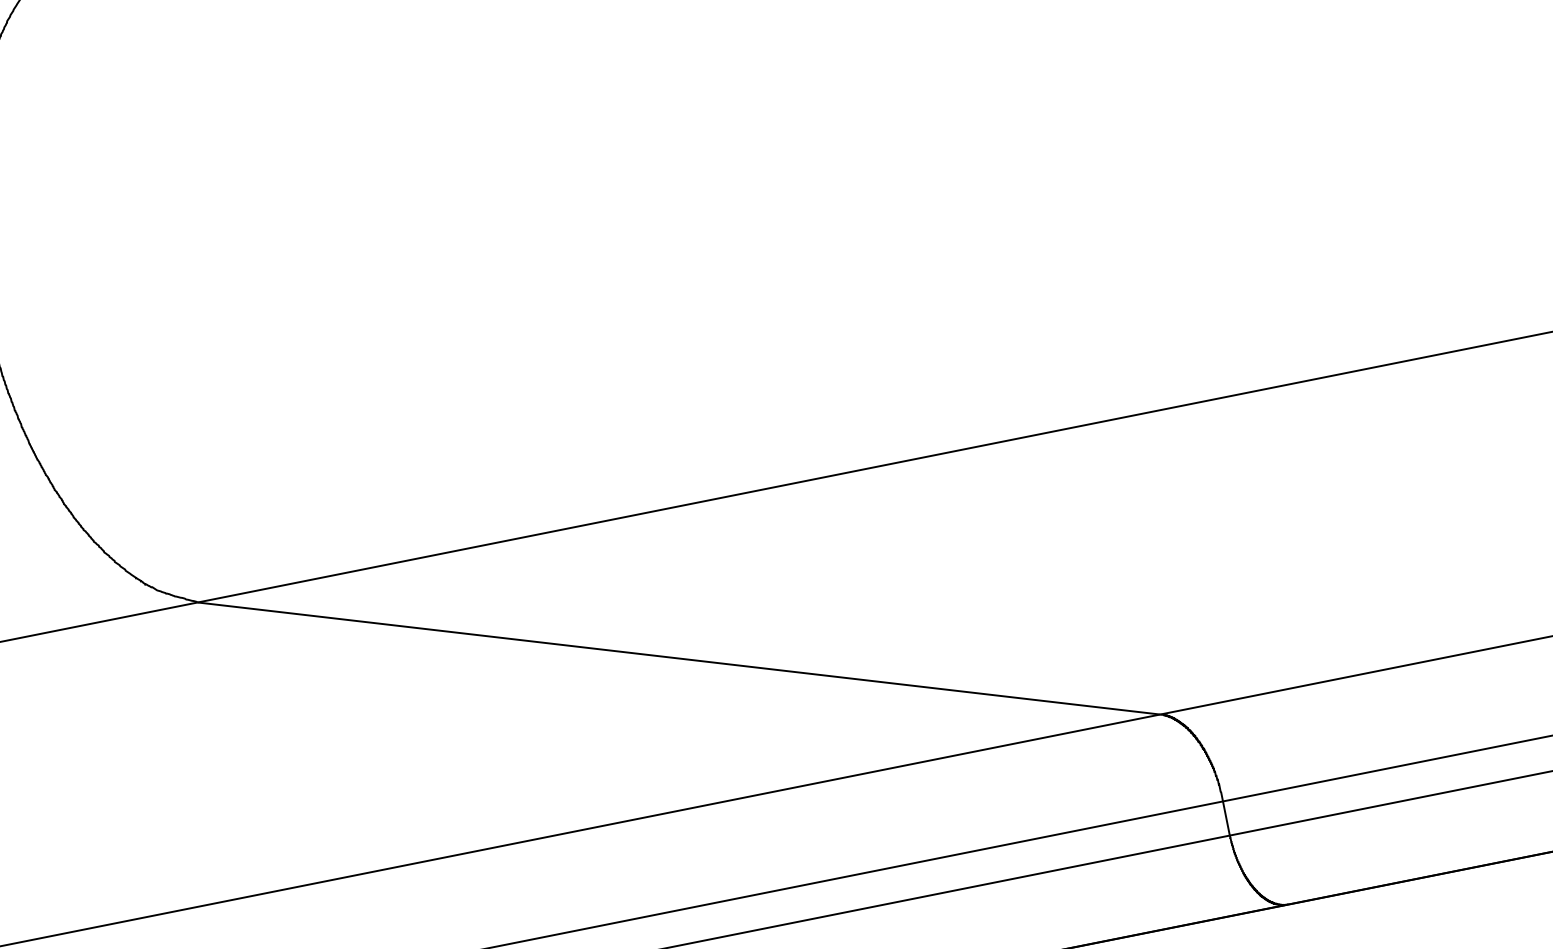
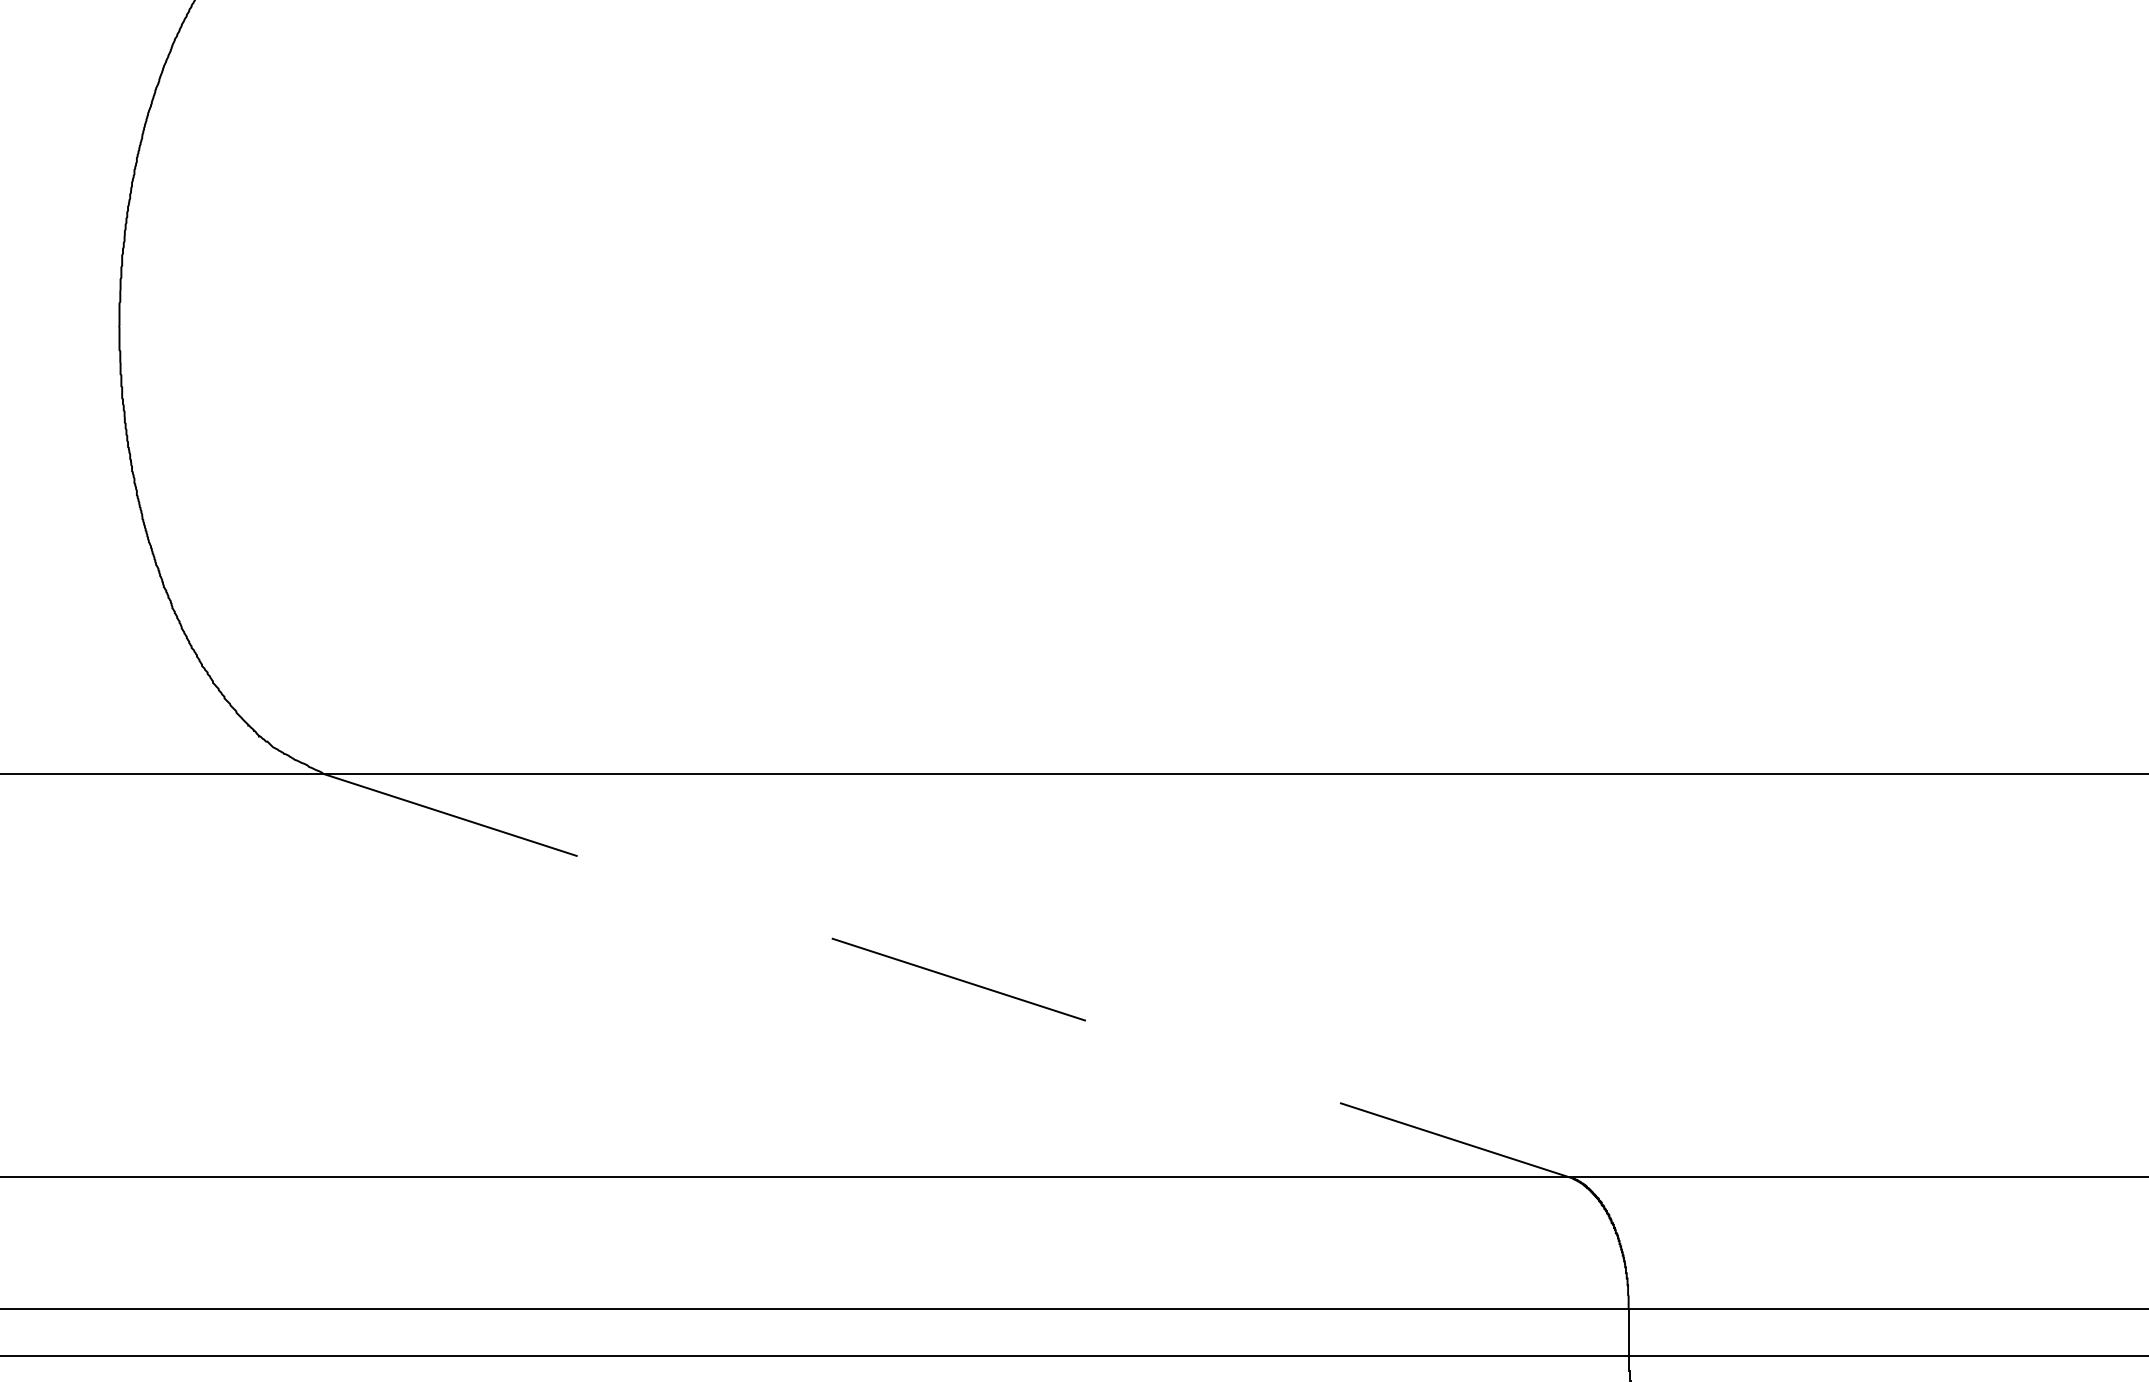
line: (679, 658) -> (946, 975), solid -> dashed

